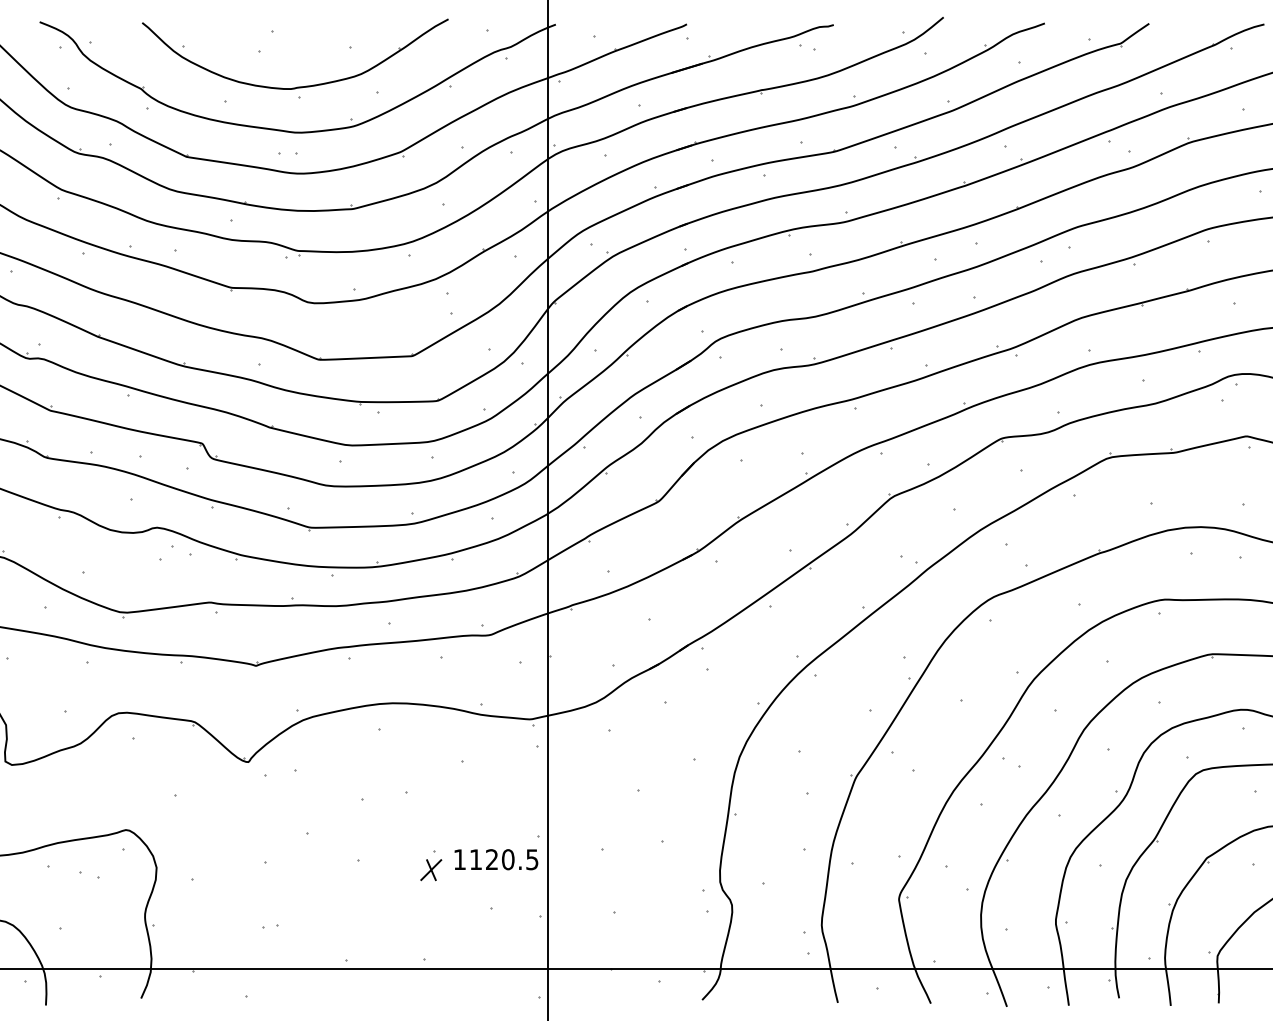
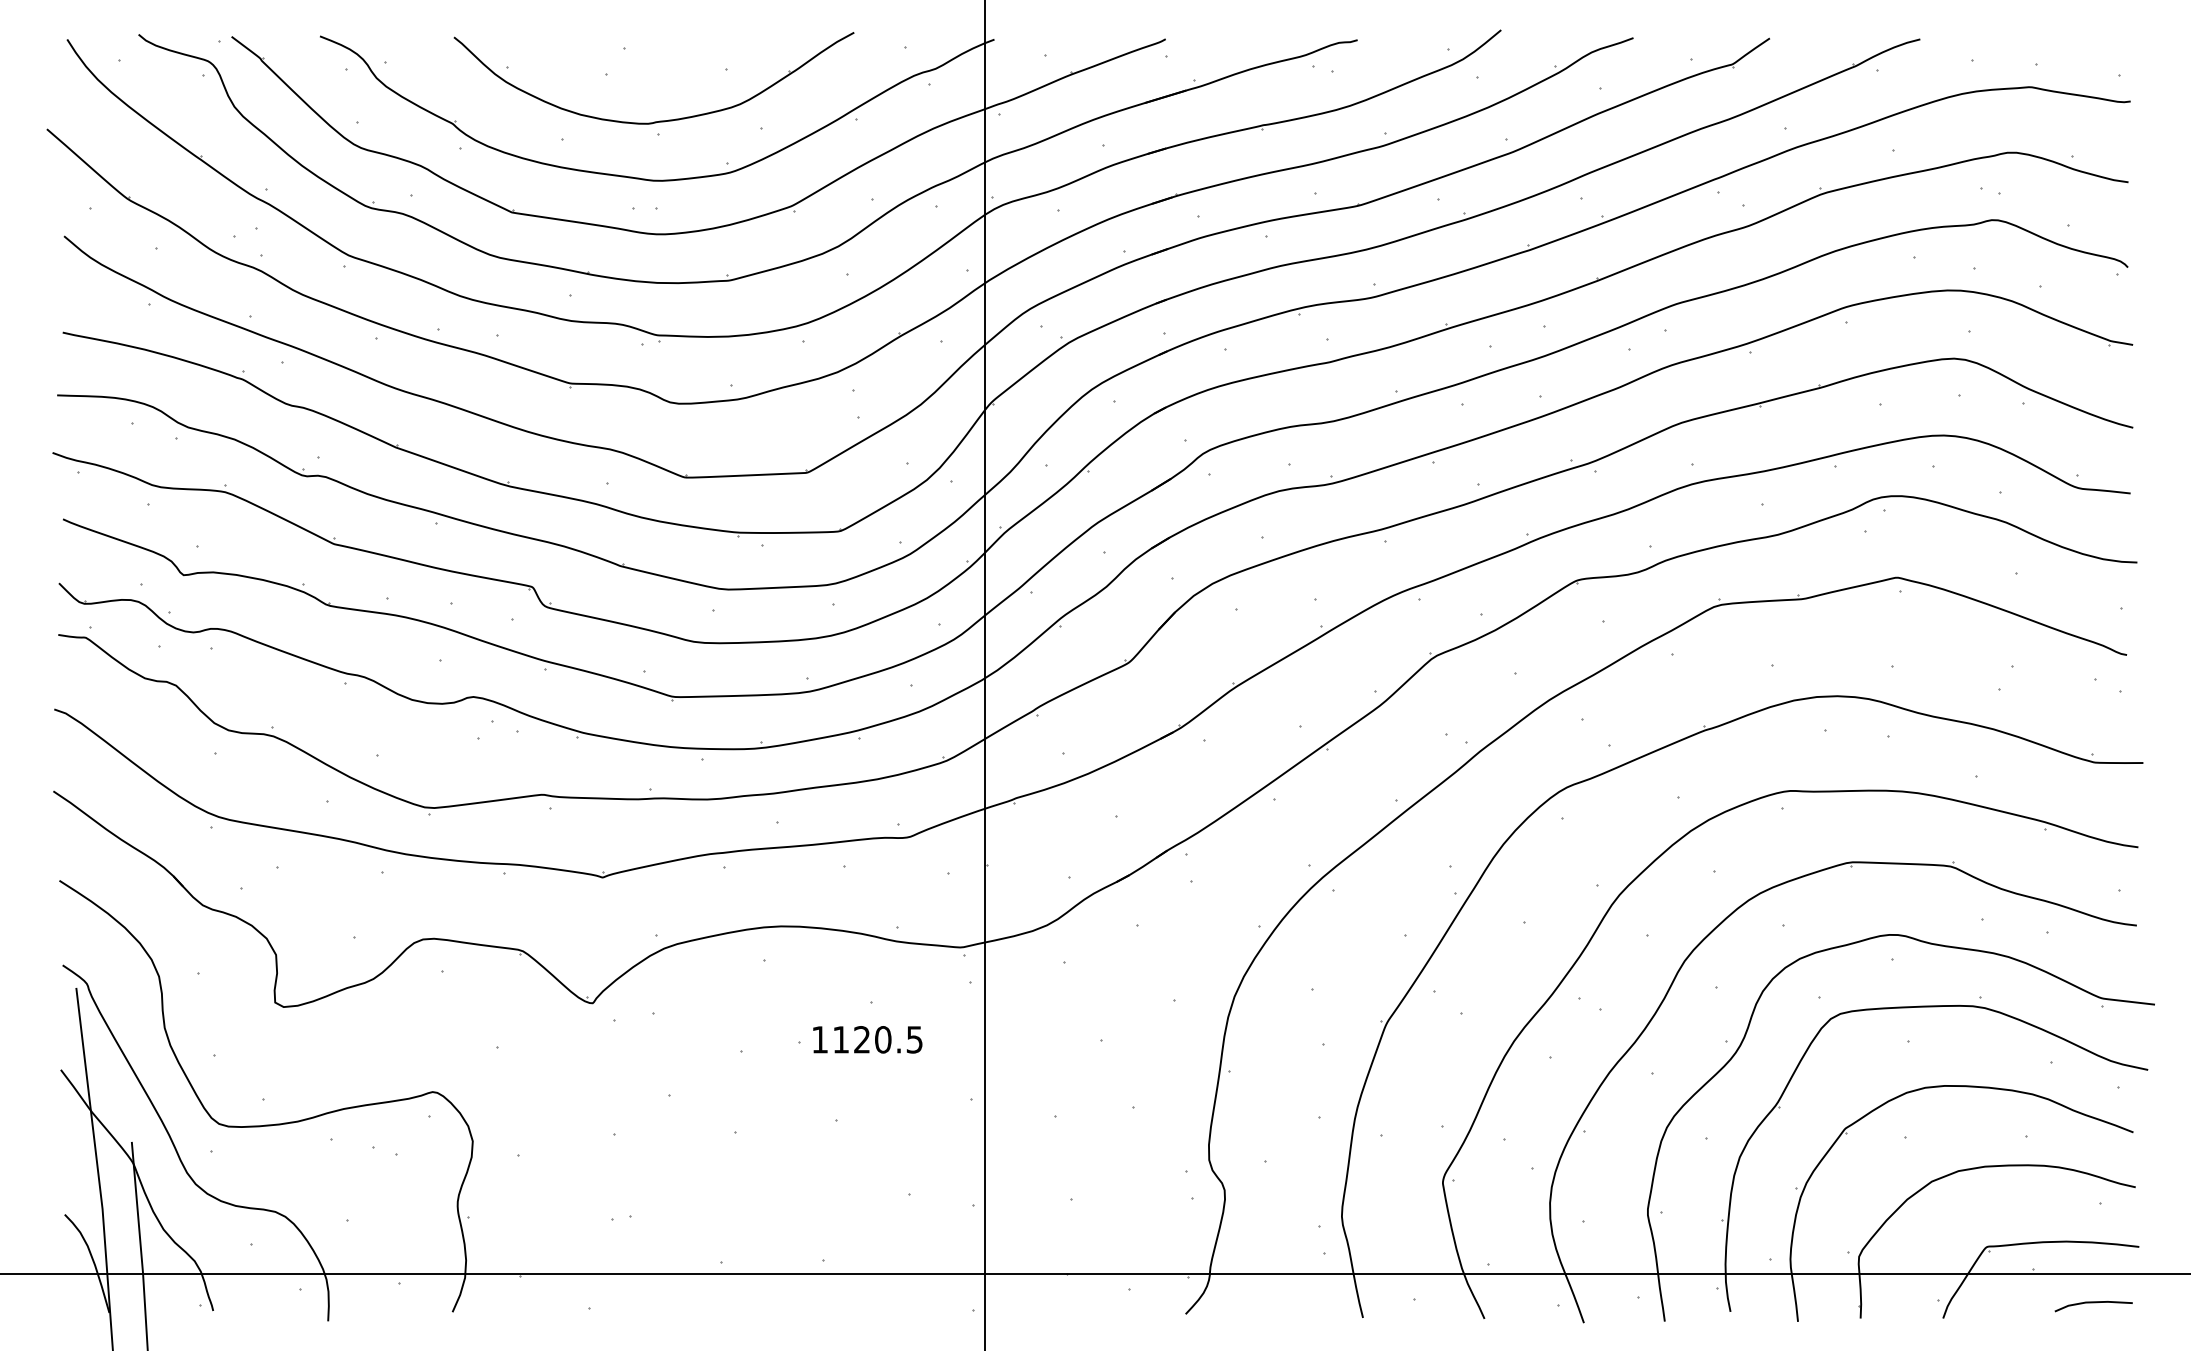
text: (496, 859) -> (867, 1039), moved
part: (431, 870) -> (831, 1144), removed

